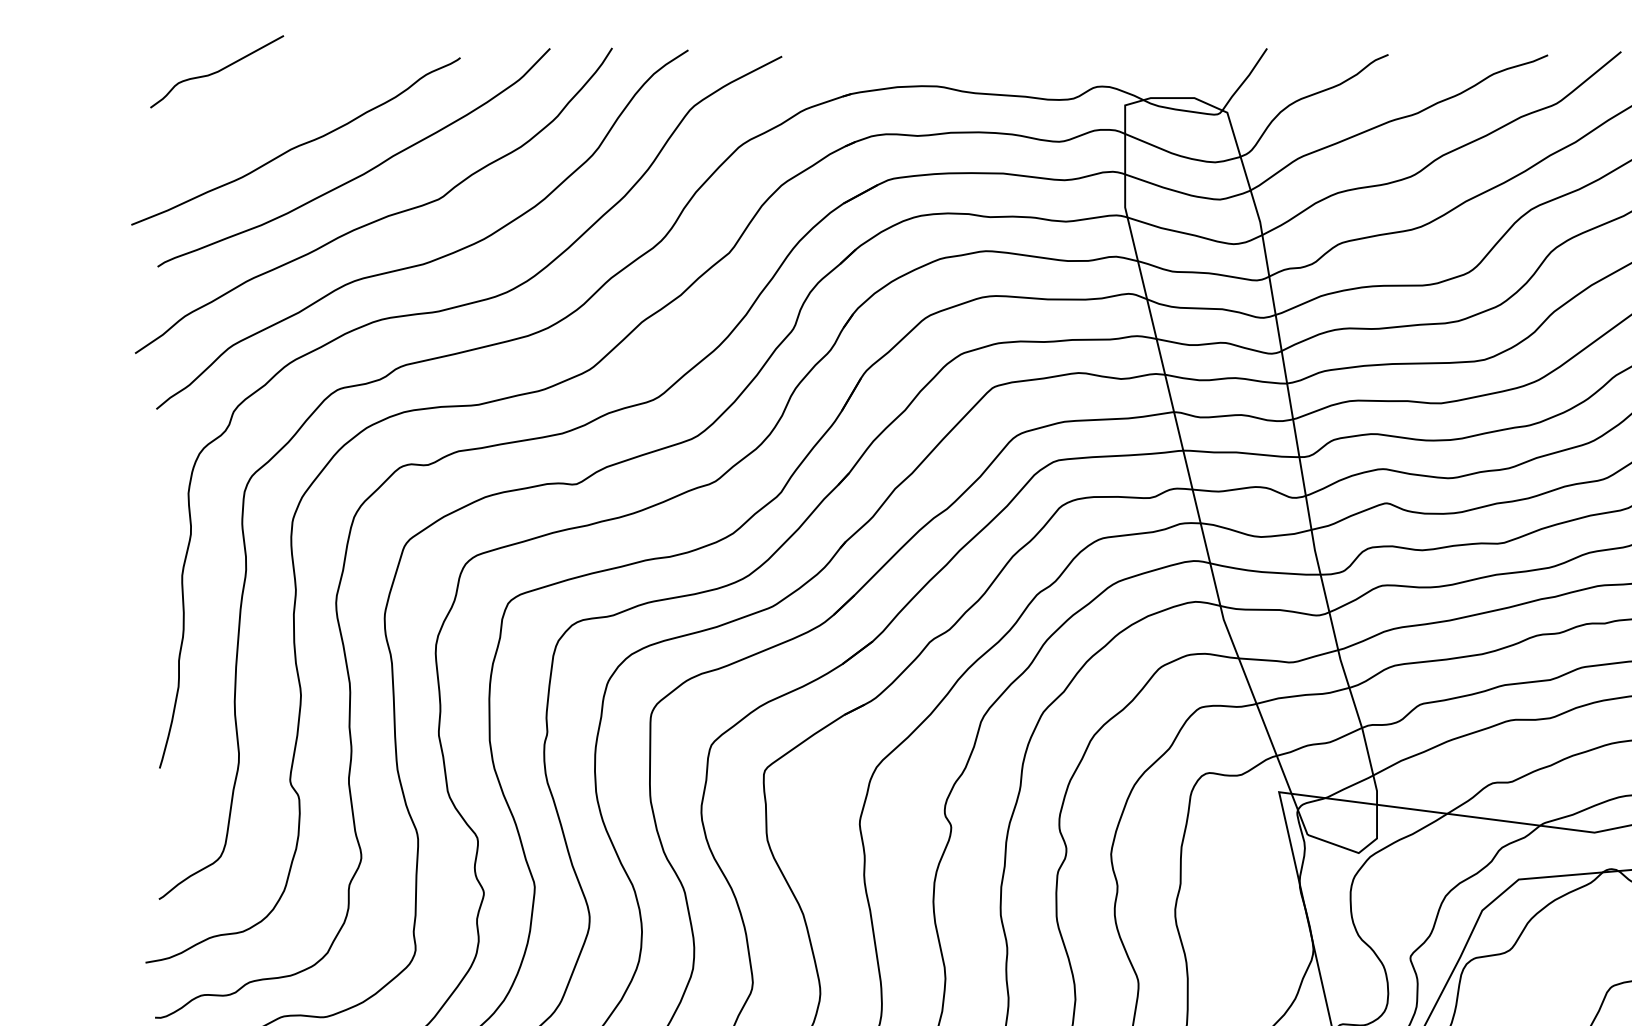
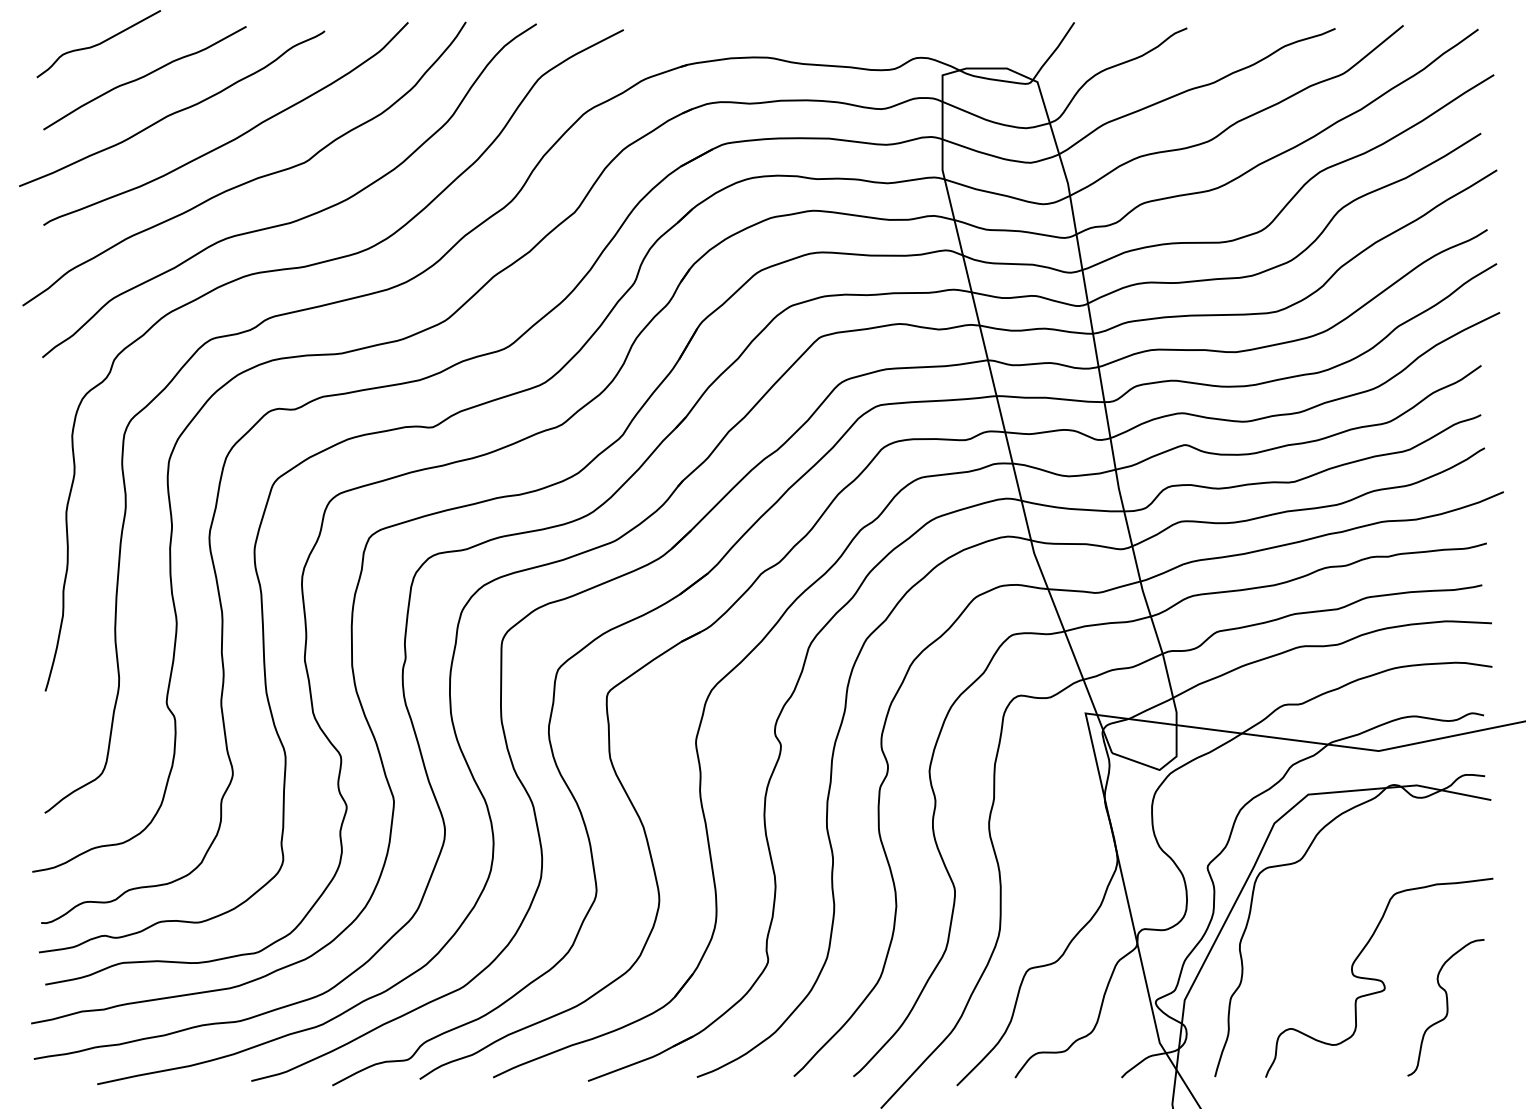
curve: (266, 107) -> (144, 77), added

